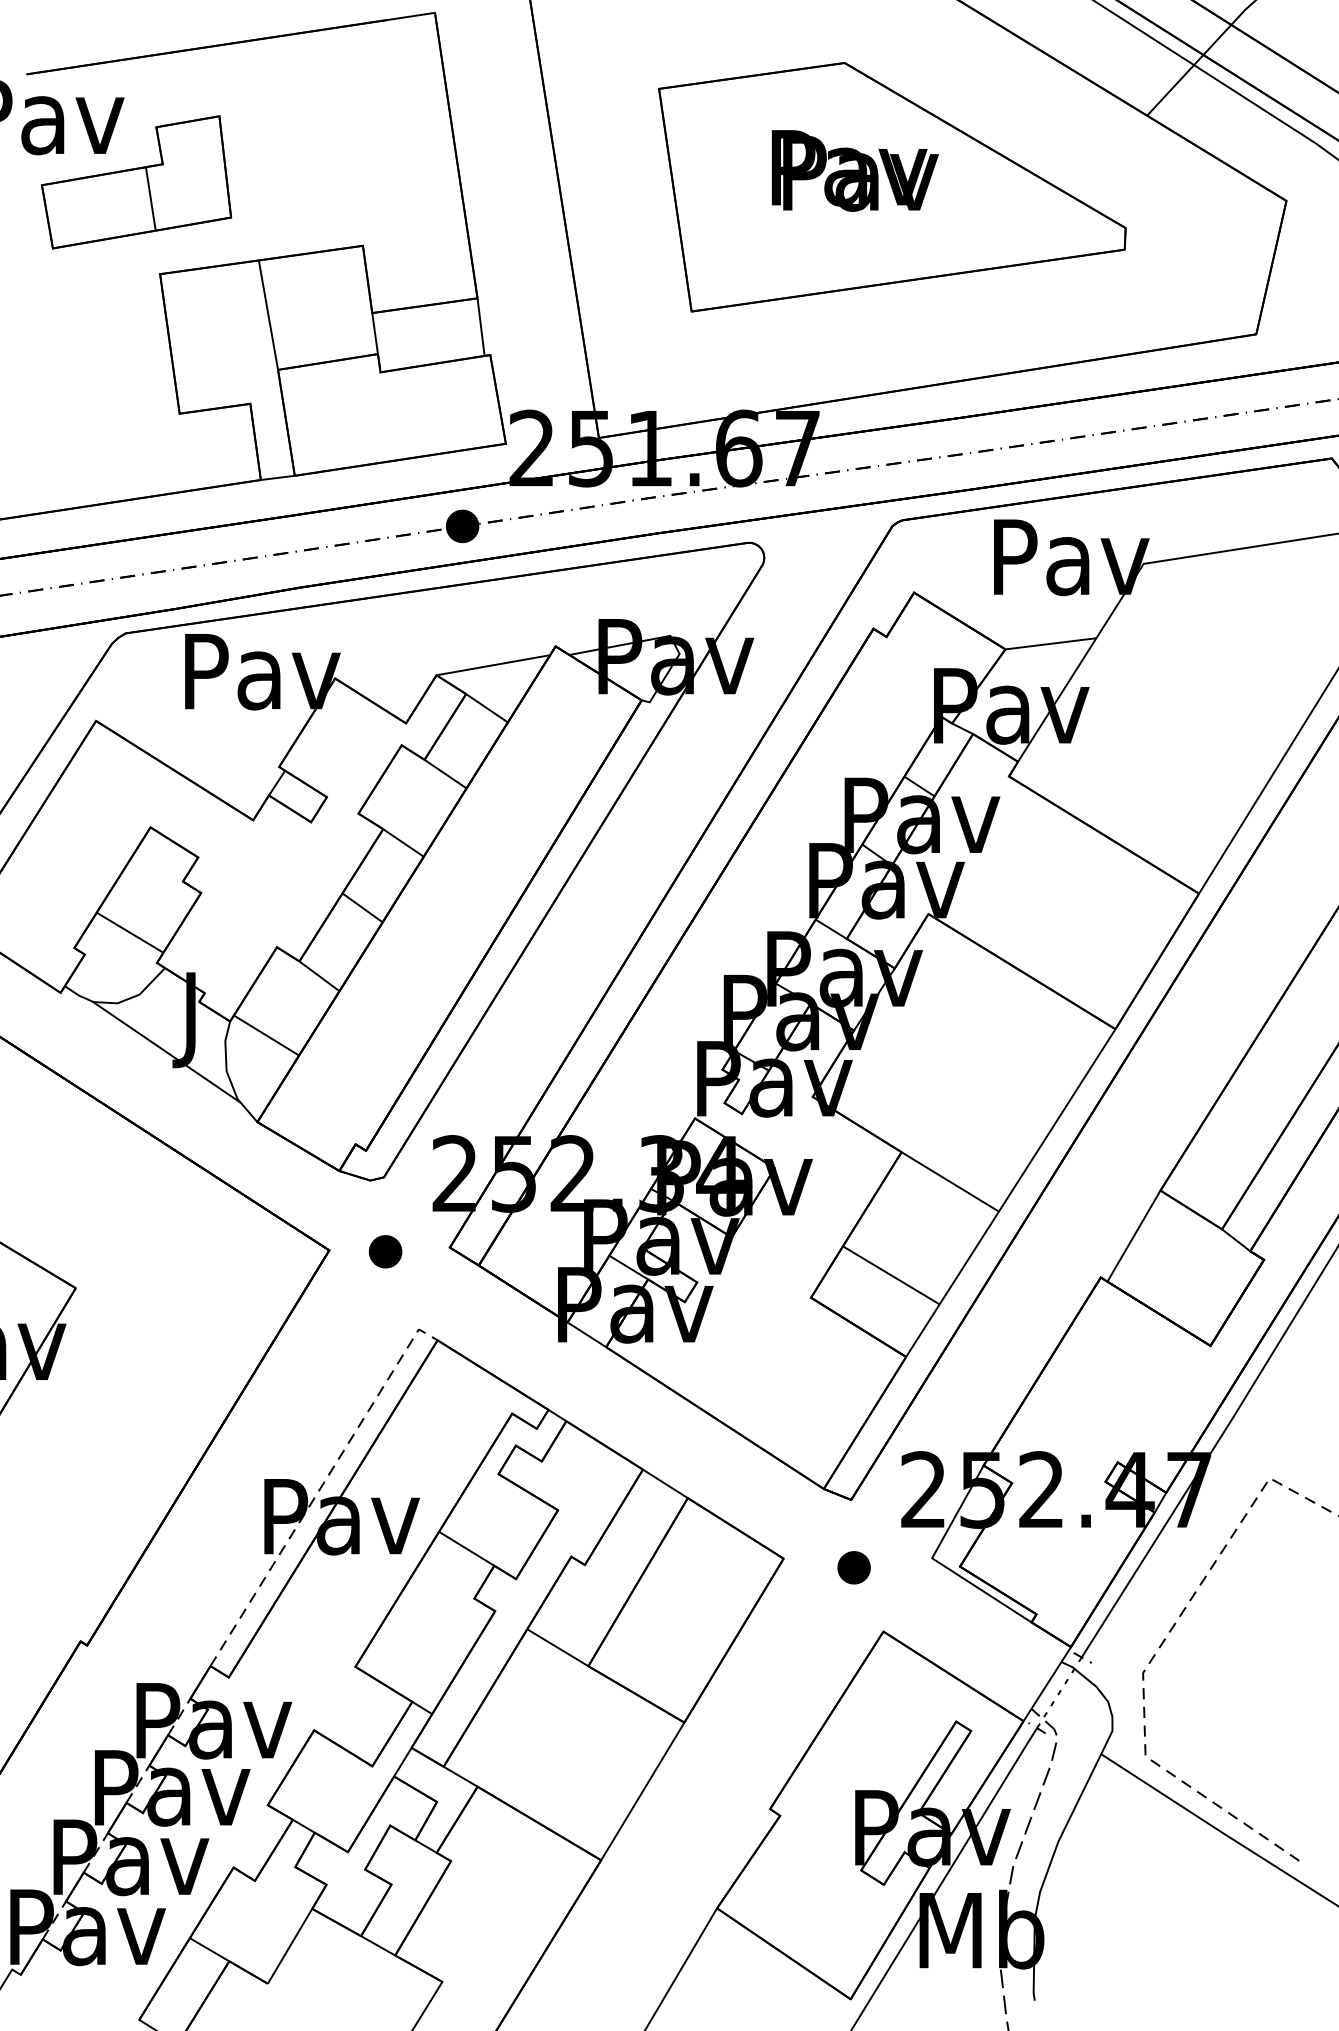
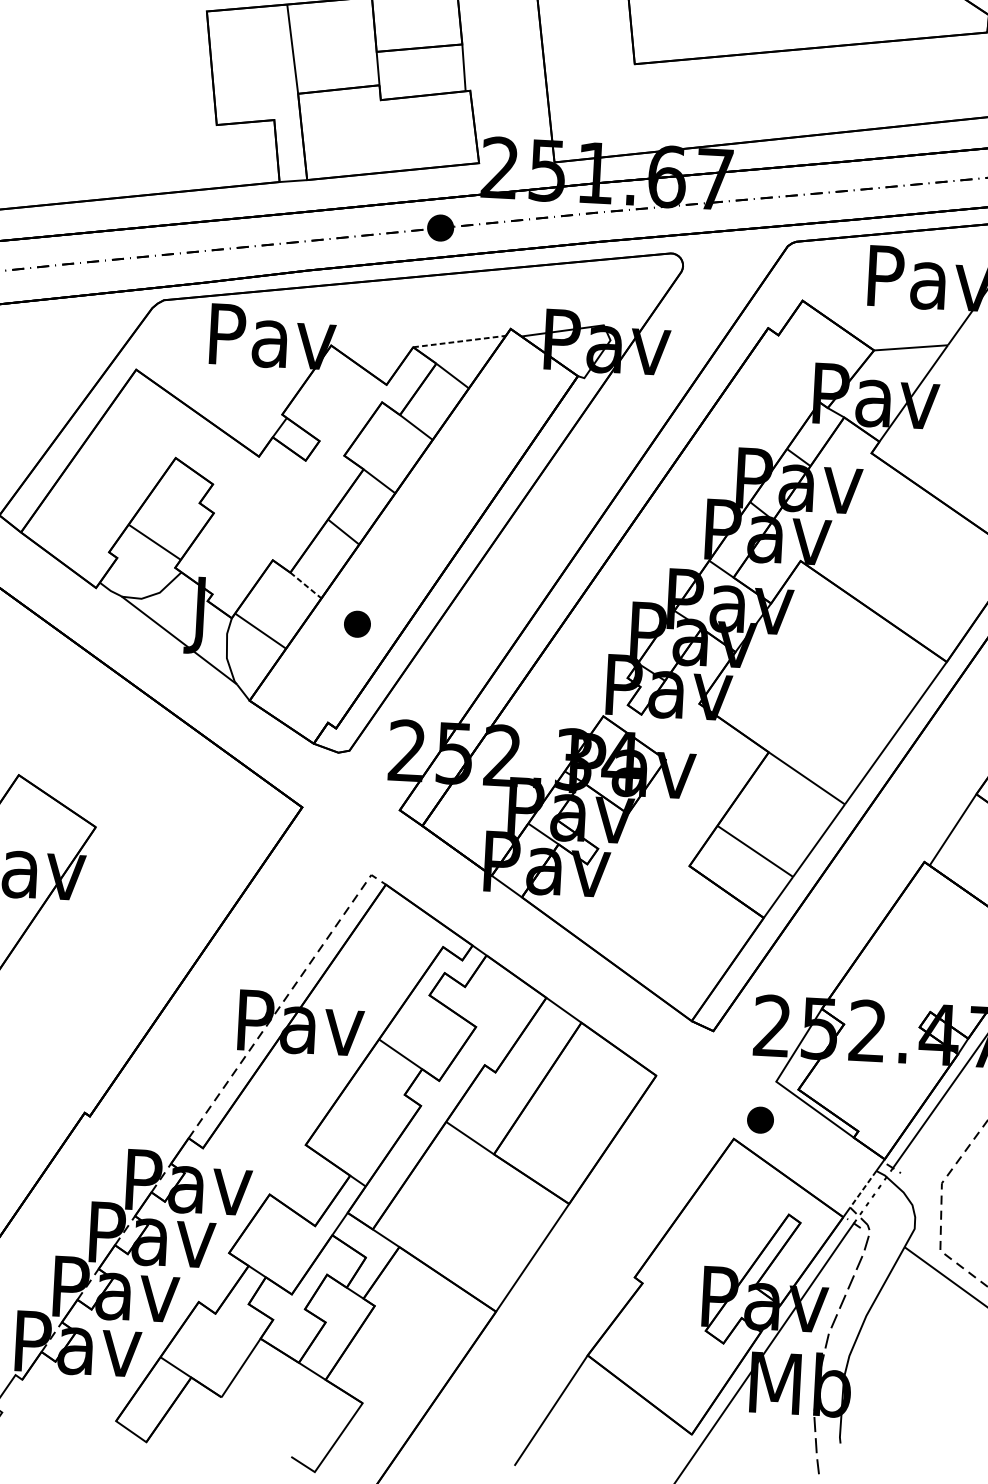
line: (493, 665) -> (459, 341), solid -> dashed
line: (319, 976) -> (305, 585), solid -> dashed
part: (385, 1251) -> (357, 624), moved
part: (853, 1567) -> (760, 1119), moved
line: (1046, 1685) -> (863, 1189), solid -> dashed

